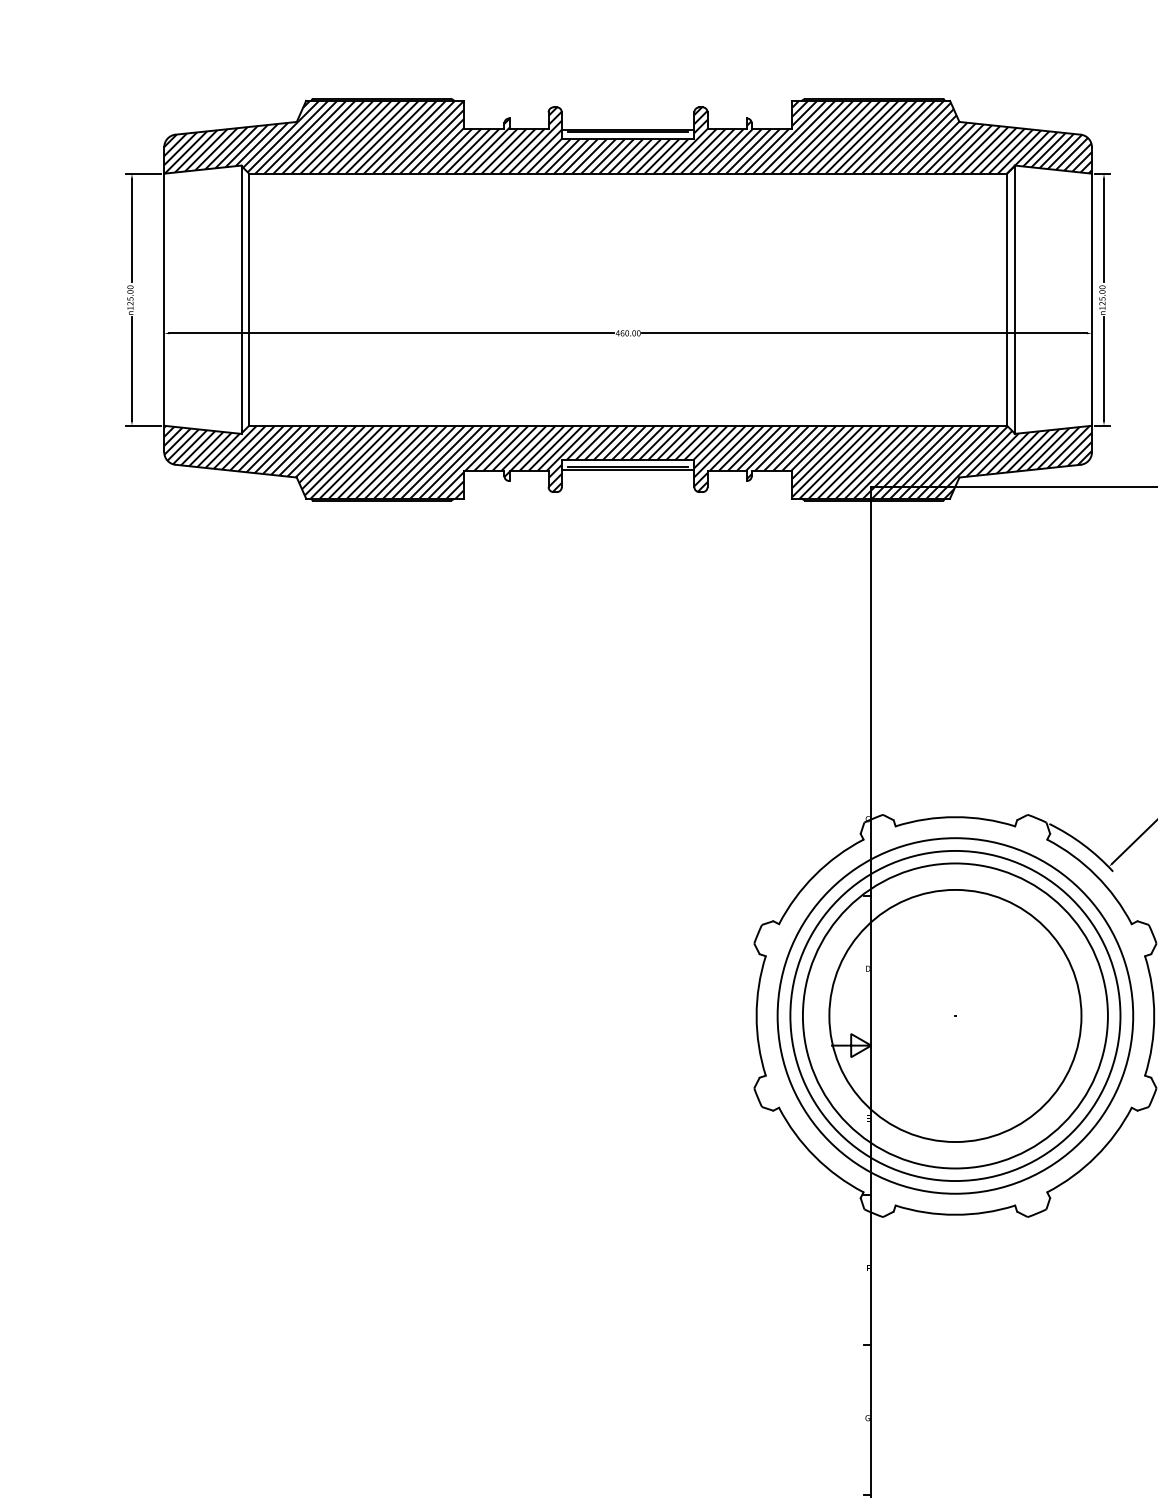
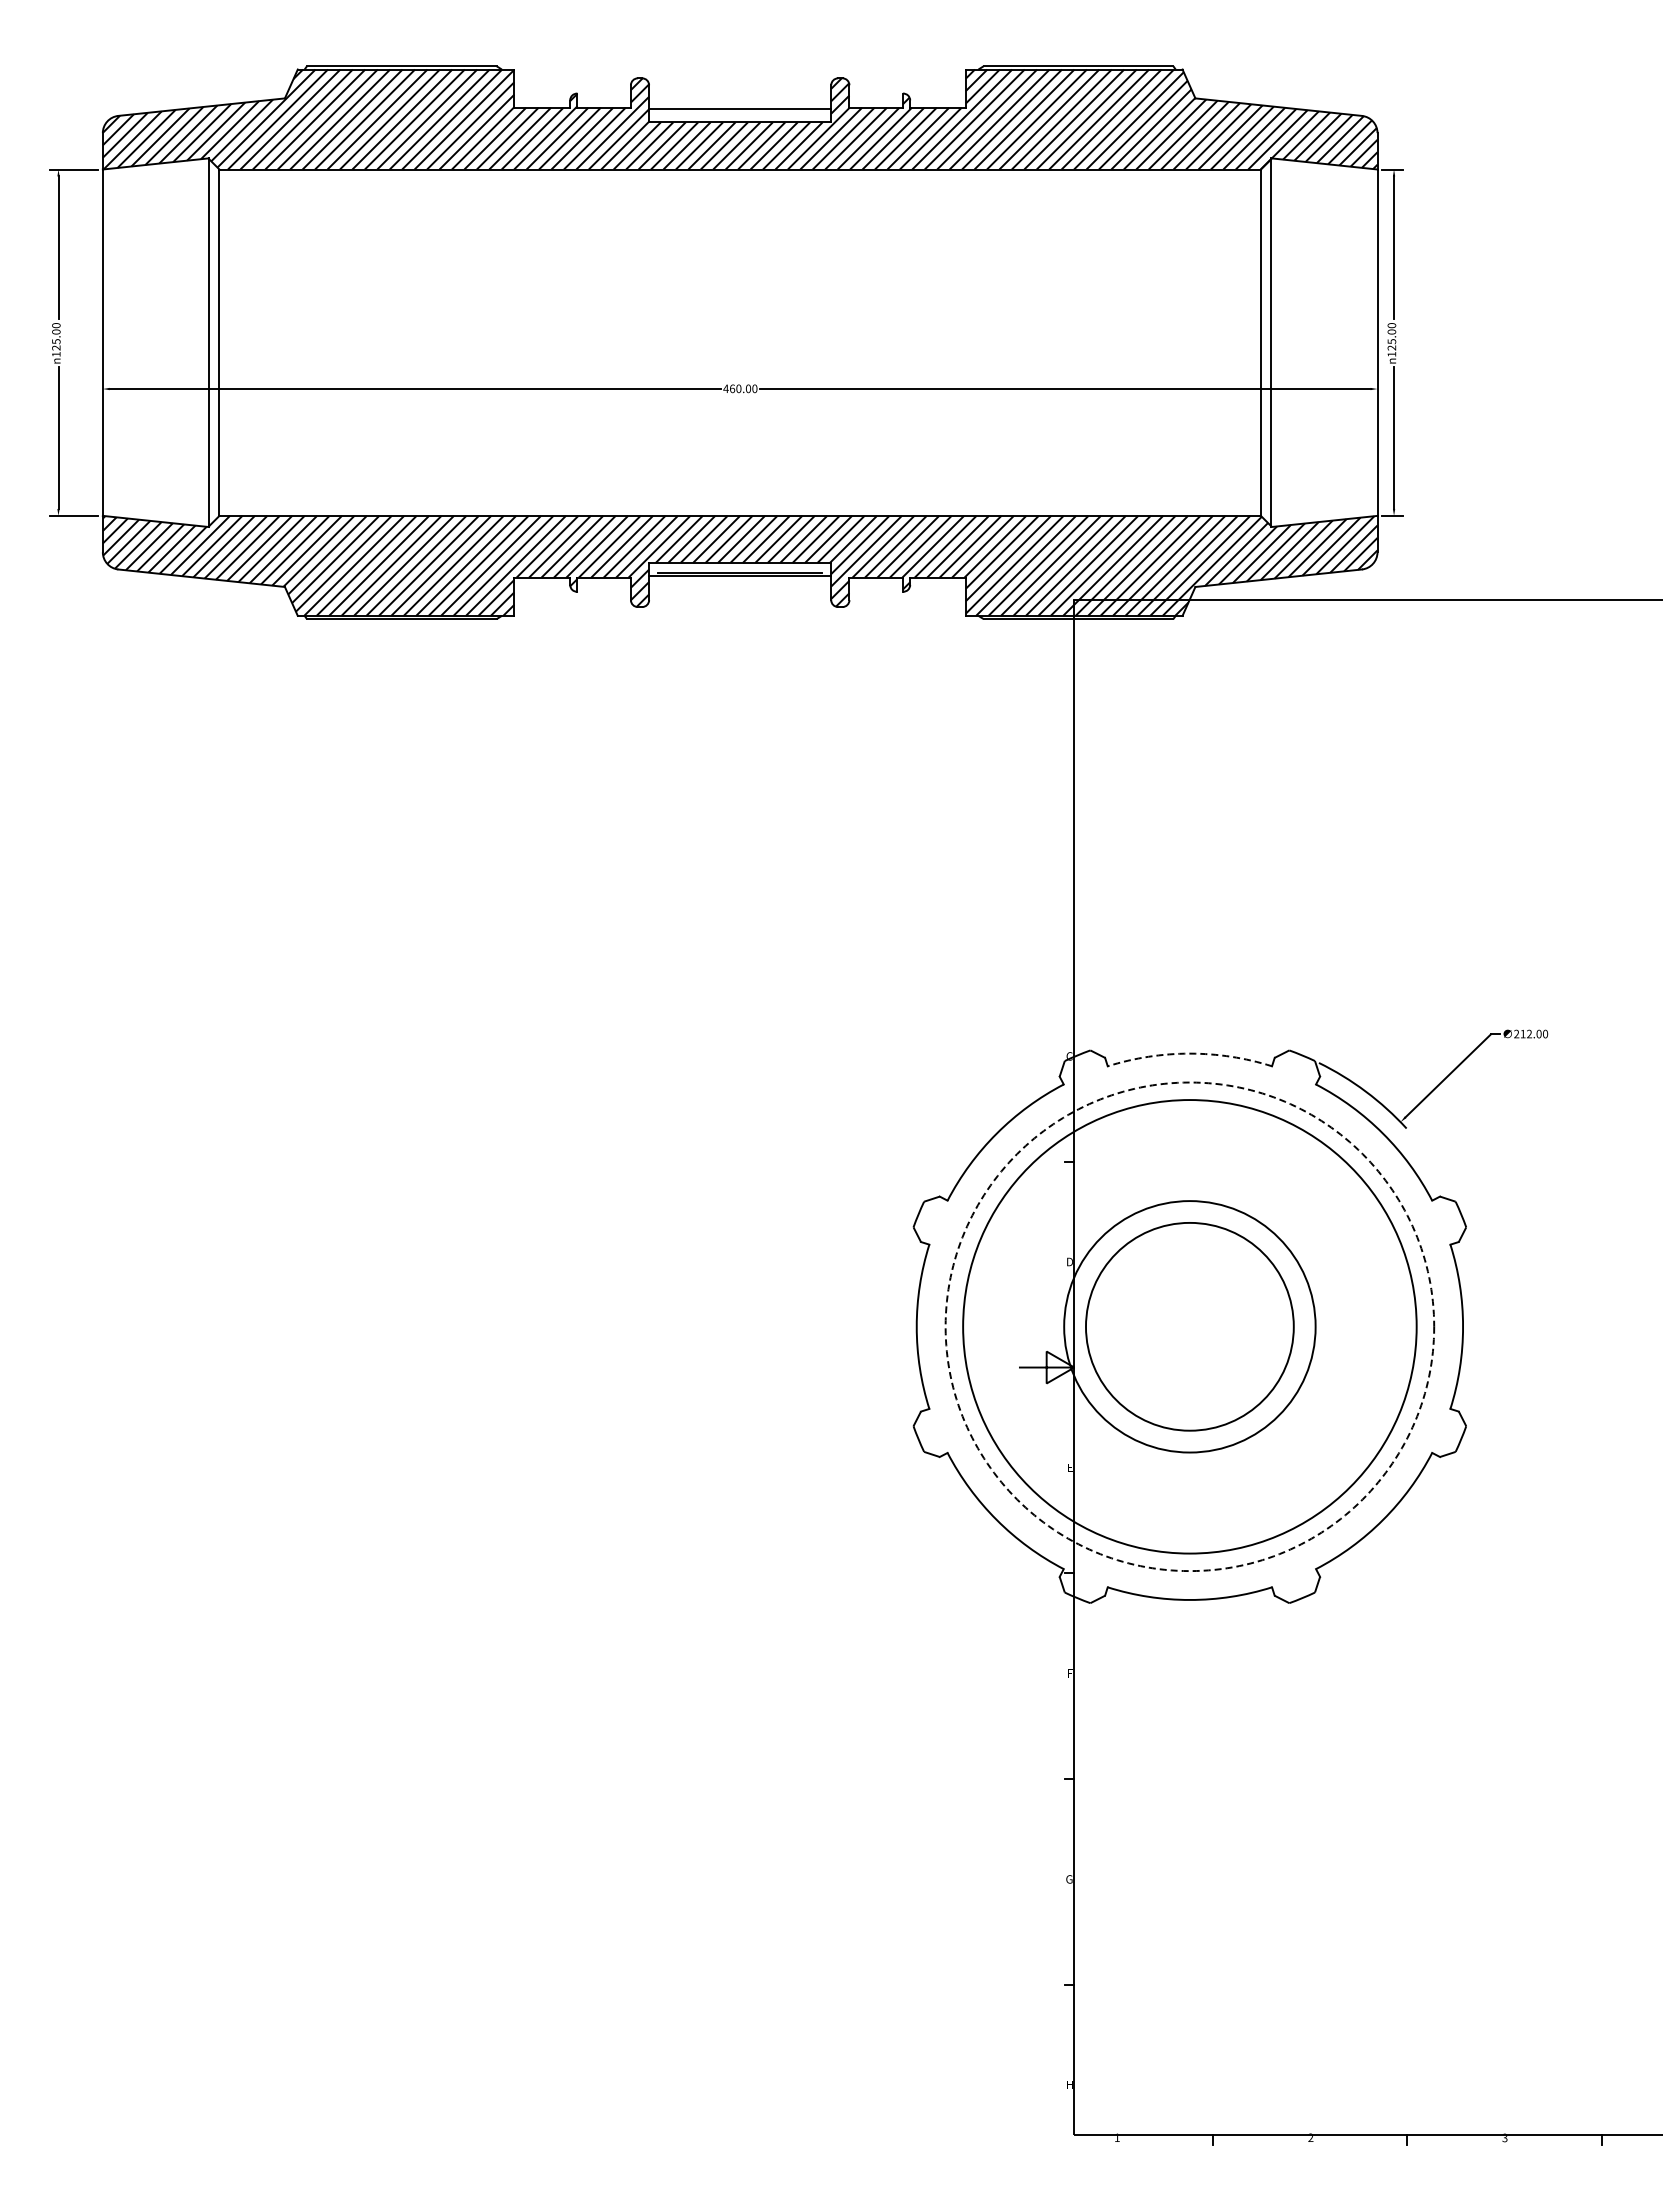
line: (628, 132) -> (740, 112), removed
arc: (955, 817) -> (1189, 1053), solid -> dashed
circle: (955, 1015) -> (1189, 1326), size x0.6
circle: (955, 1015) -> (1189, 1326), size x0.6
circle: (955, 1015) -> (1189, 1326), solid -> dashed

